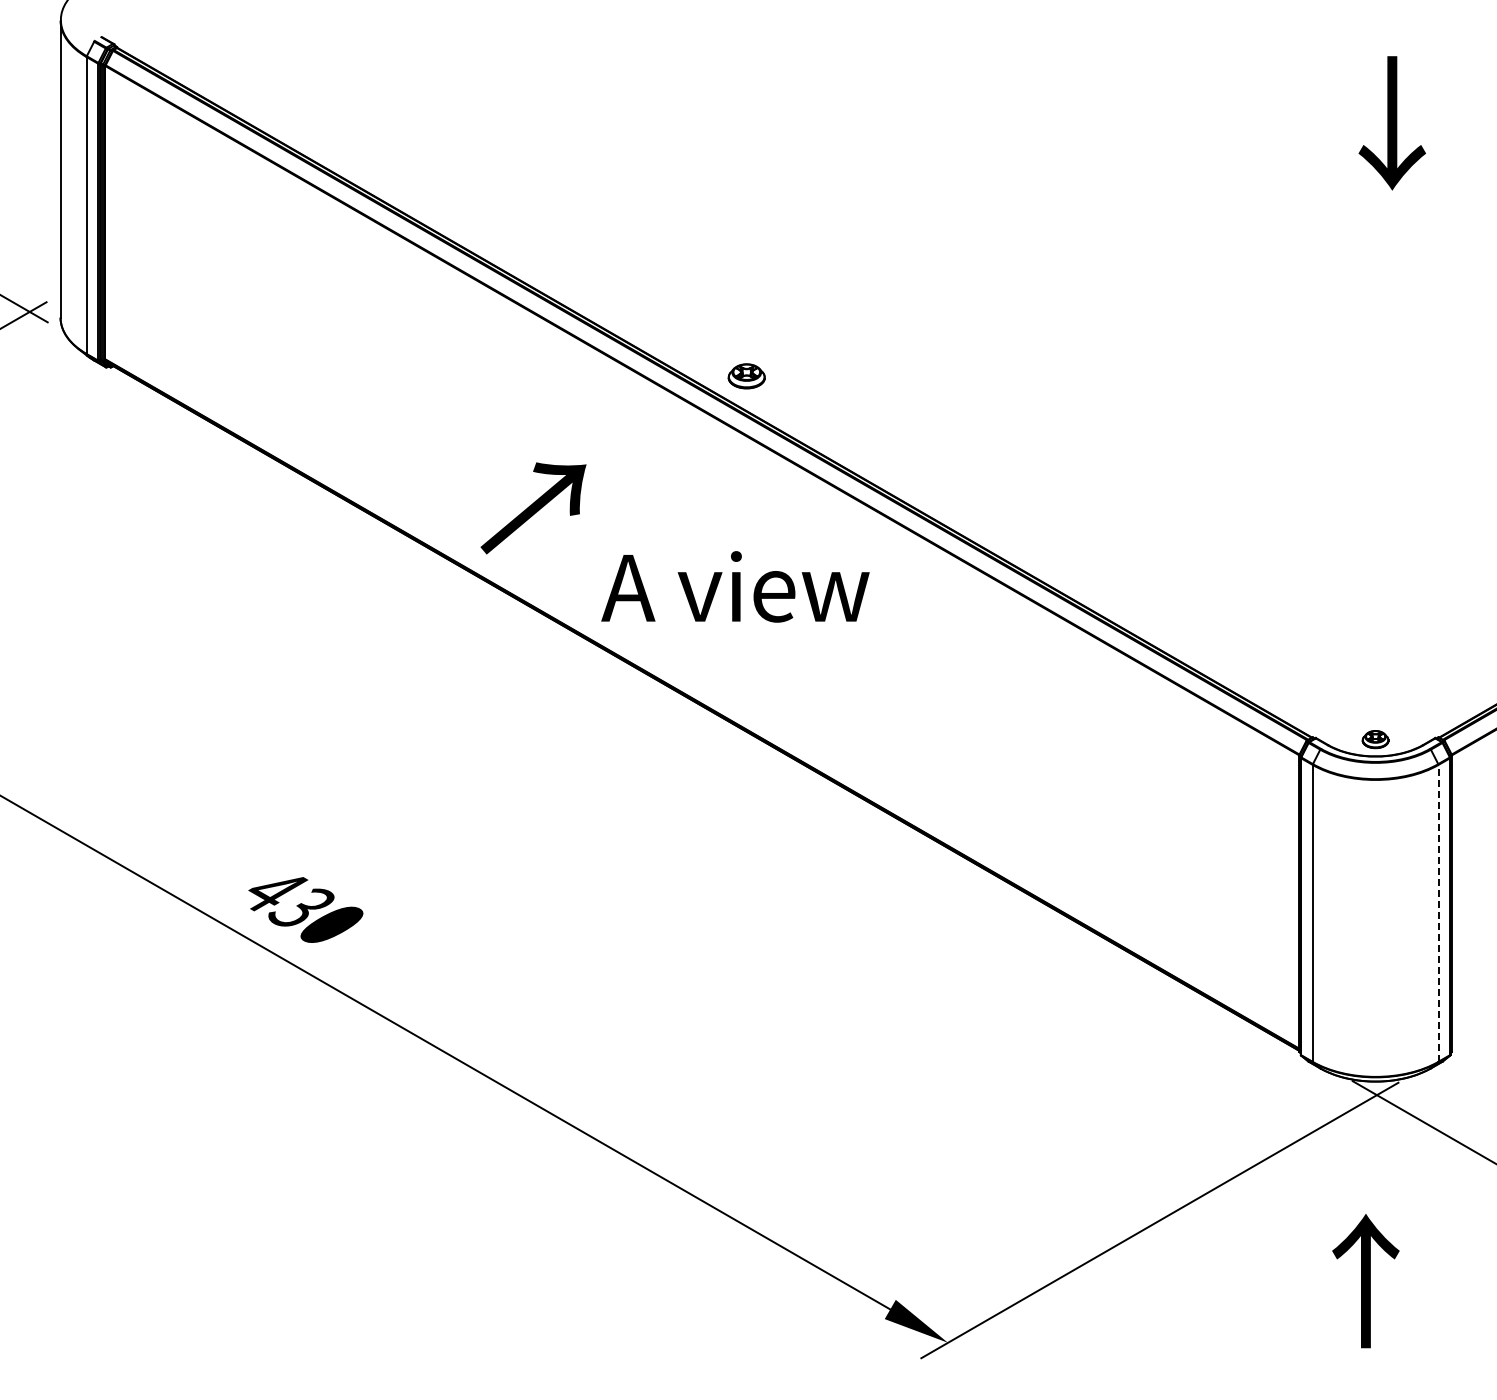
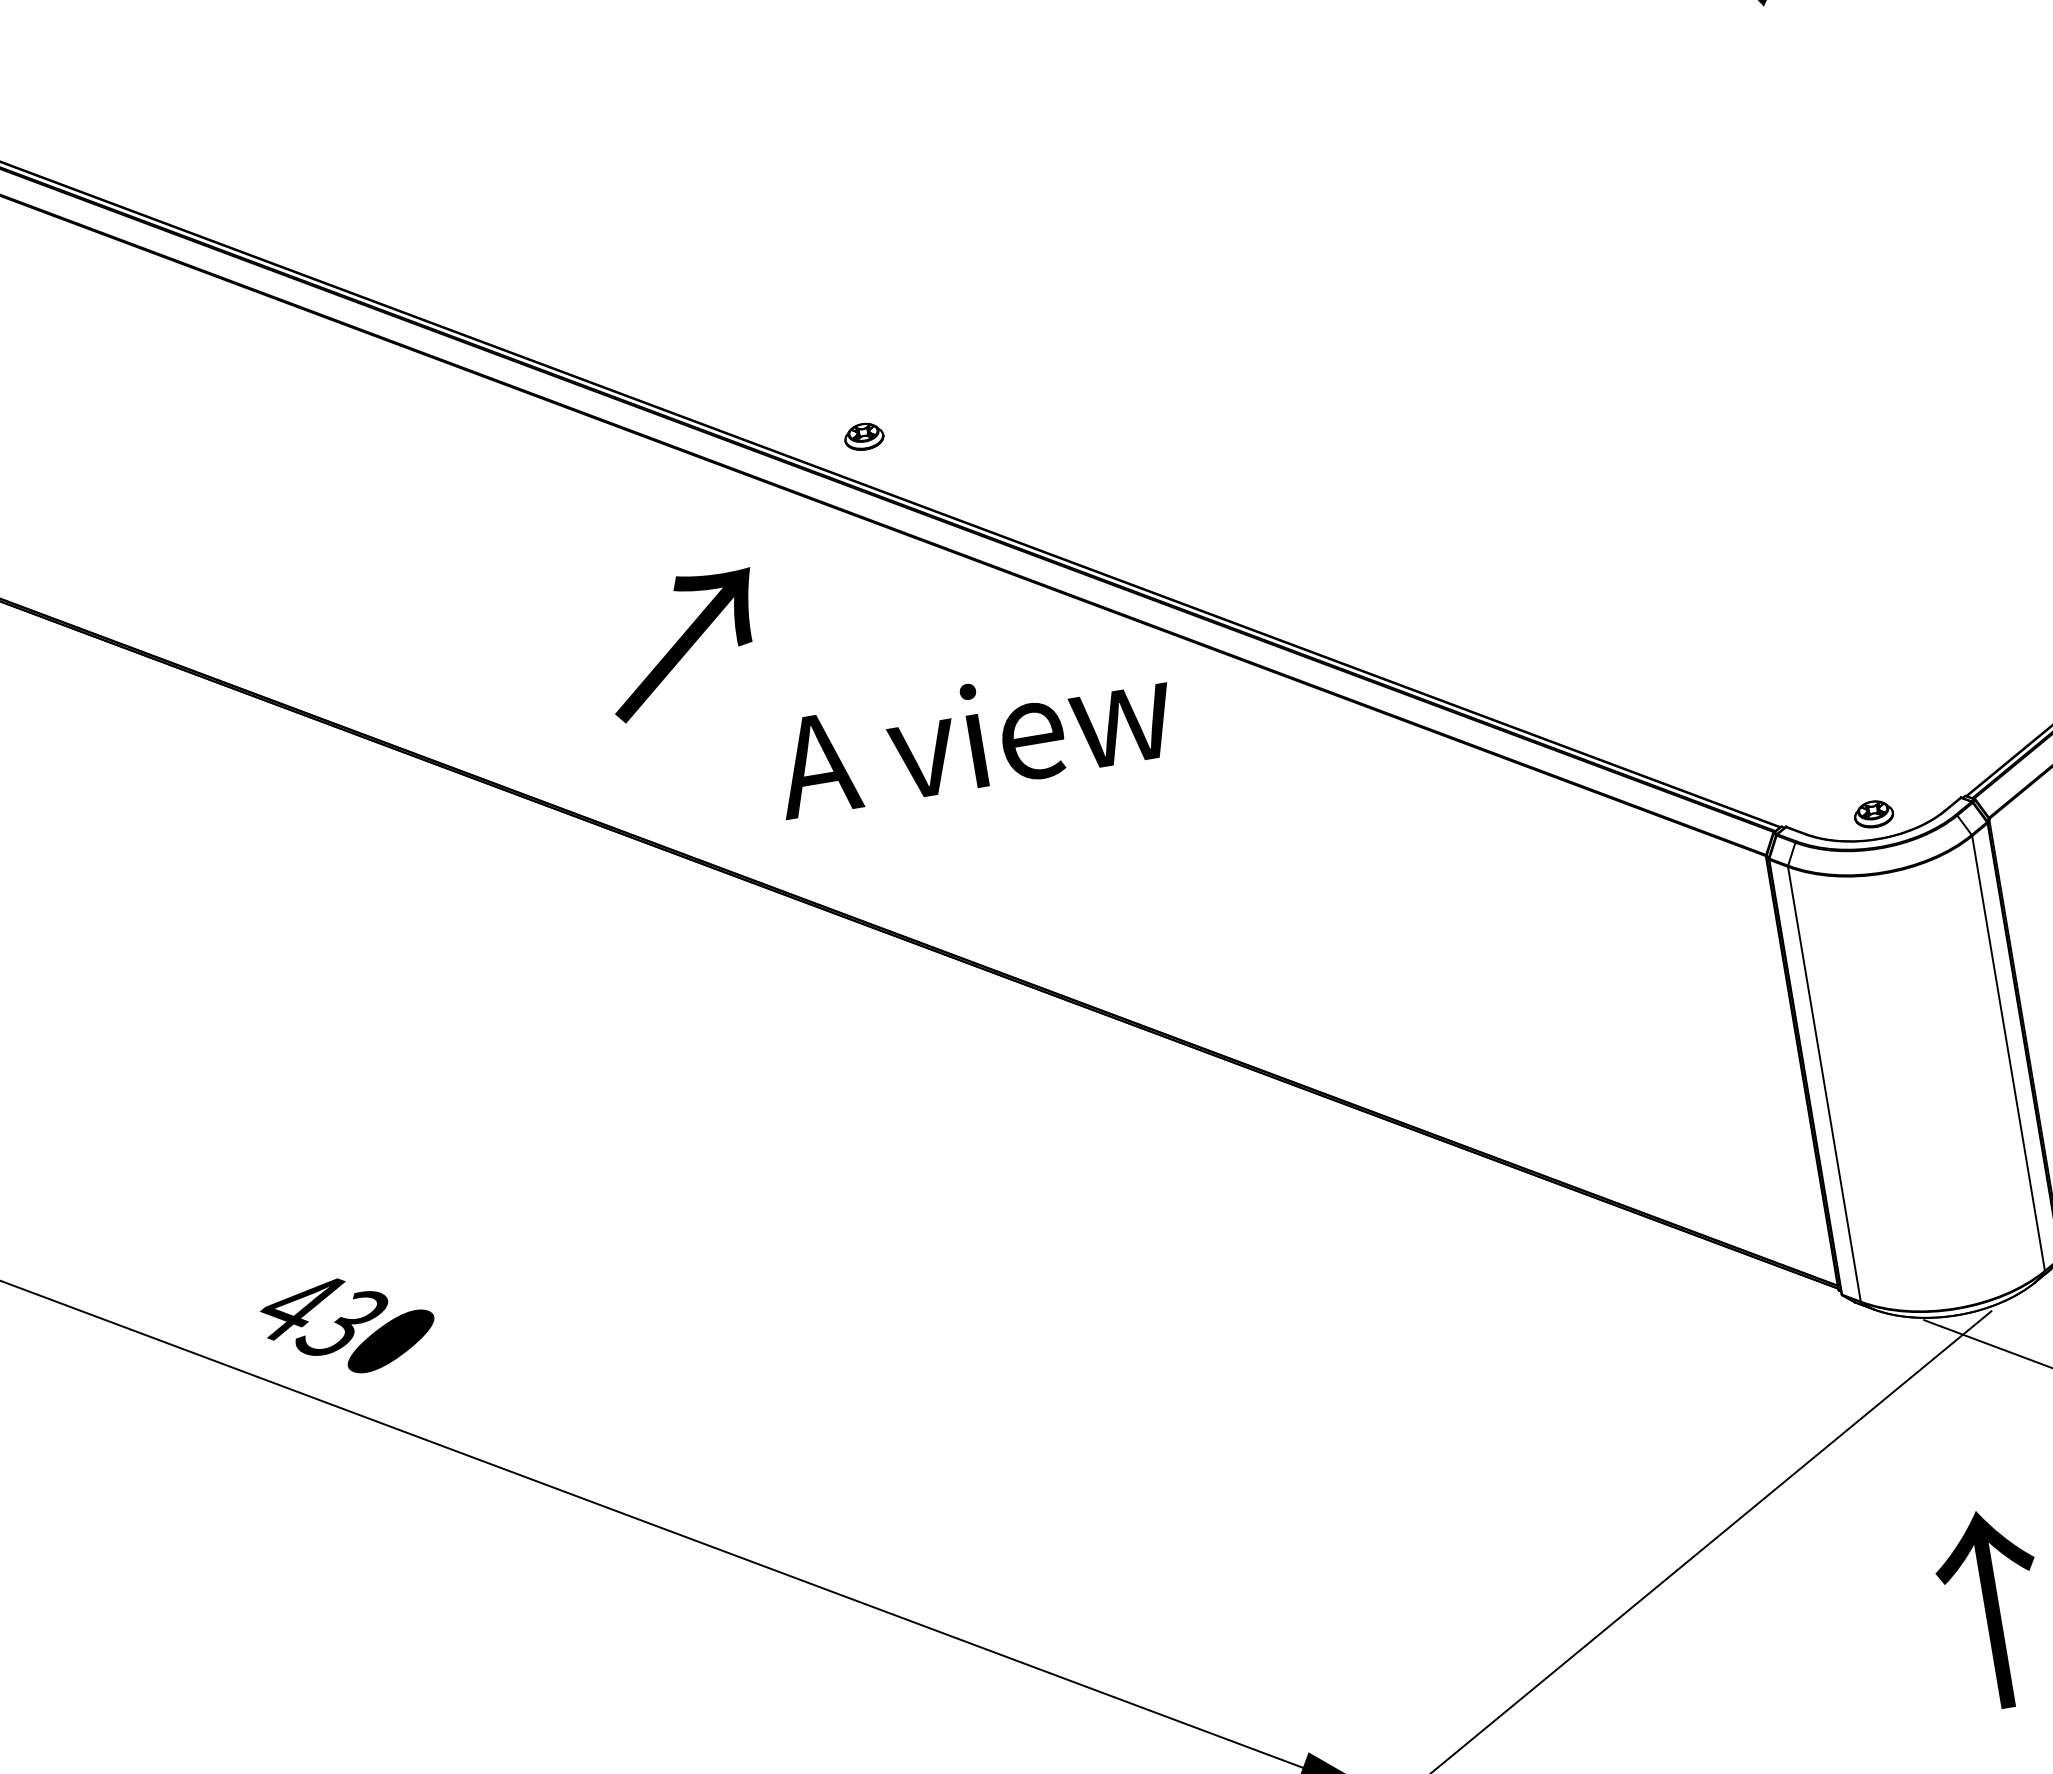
part: (746, 376) -> (863, 436), size x0.71
text: (533, 508) -> (683, 644), moved
text: (735, 586) -> (973, 735), moved
line: (1438, 912) -> (2008, 1052), dashed -> solid

